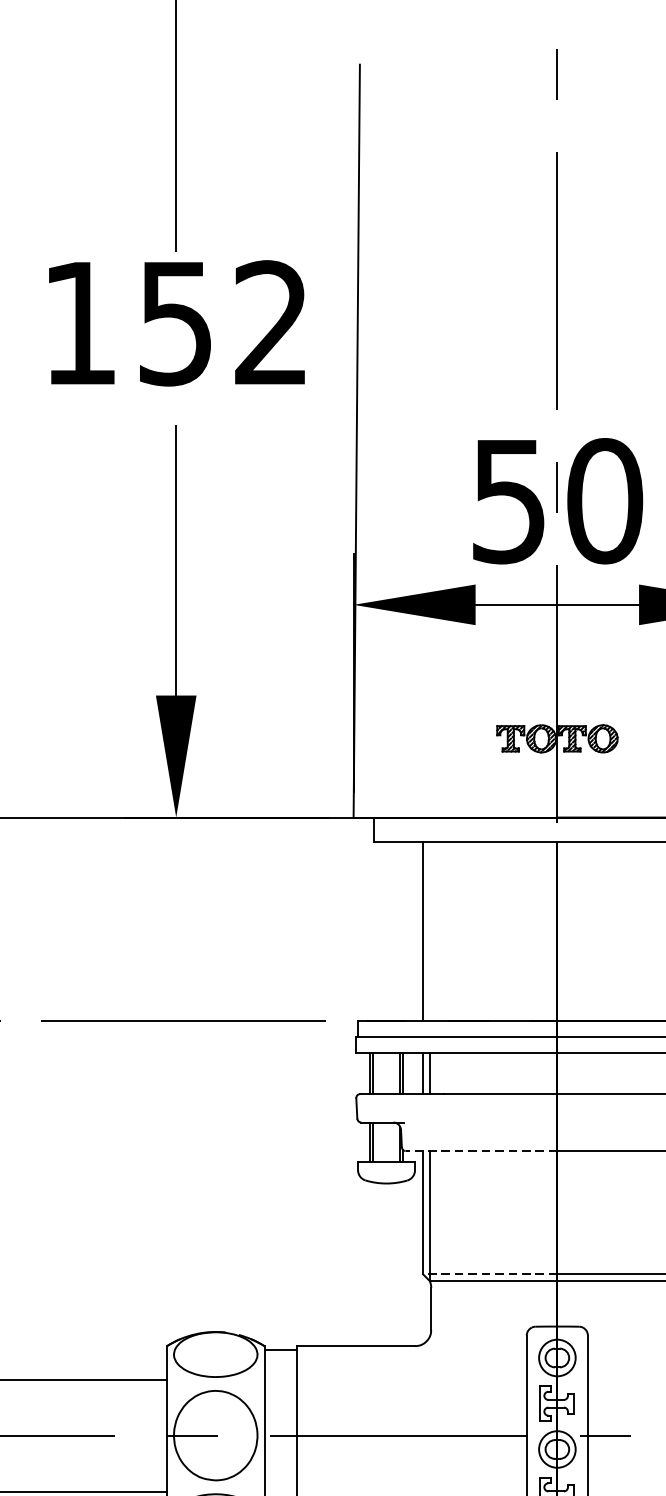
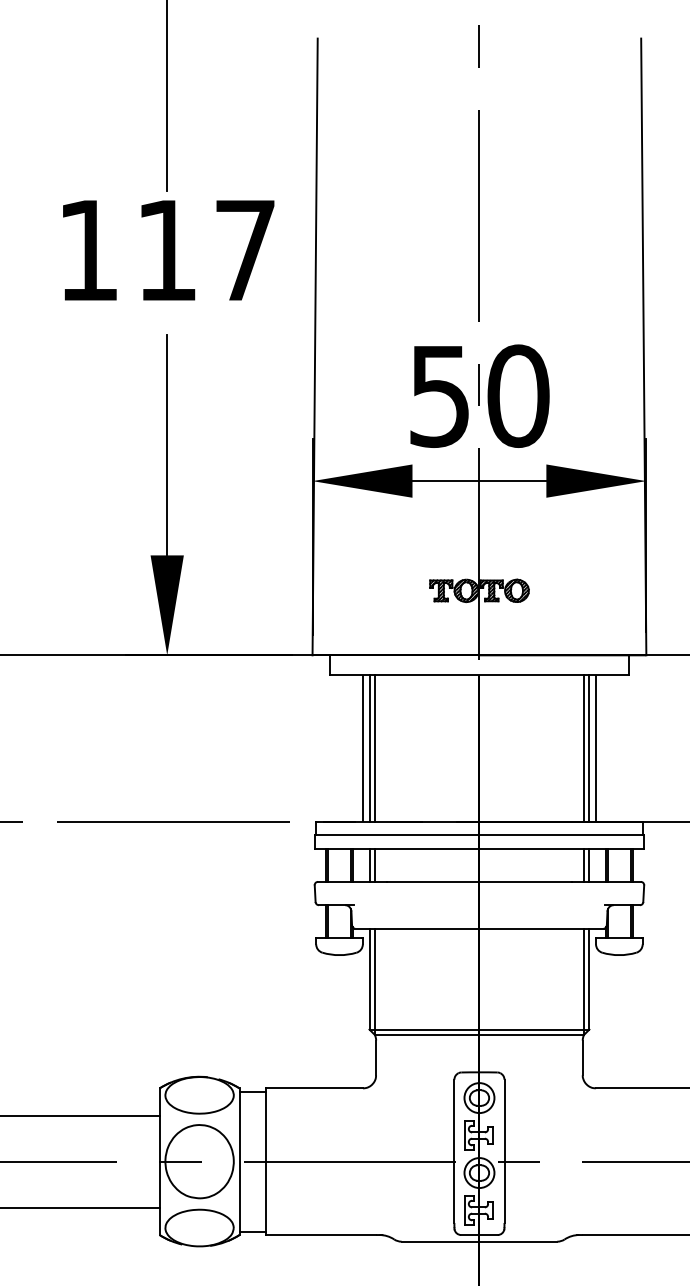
text: (222, 323) -> (205, 250), 152 -> 117
line: (414, 931) -> (362, 748), added
line: (429, 931) -> (374, 748), added
line: (480, 1150) -> (416, 928), dashed -> solid
line: (490, 1274) -> (424, 1029), dashed -> solid

